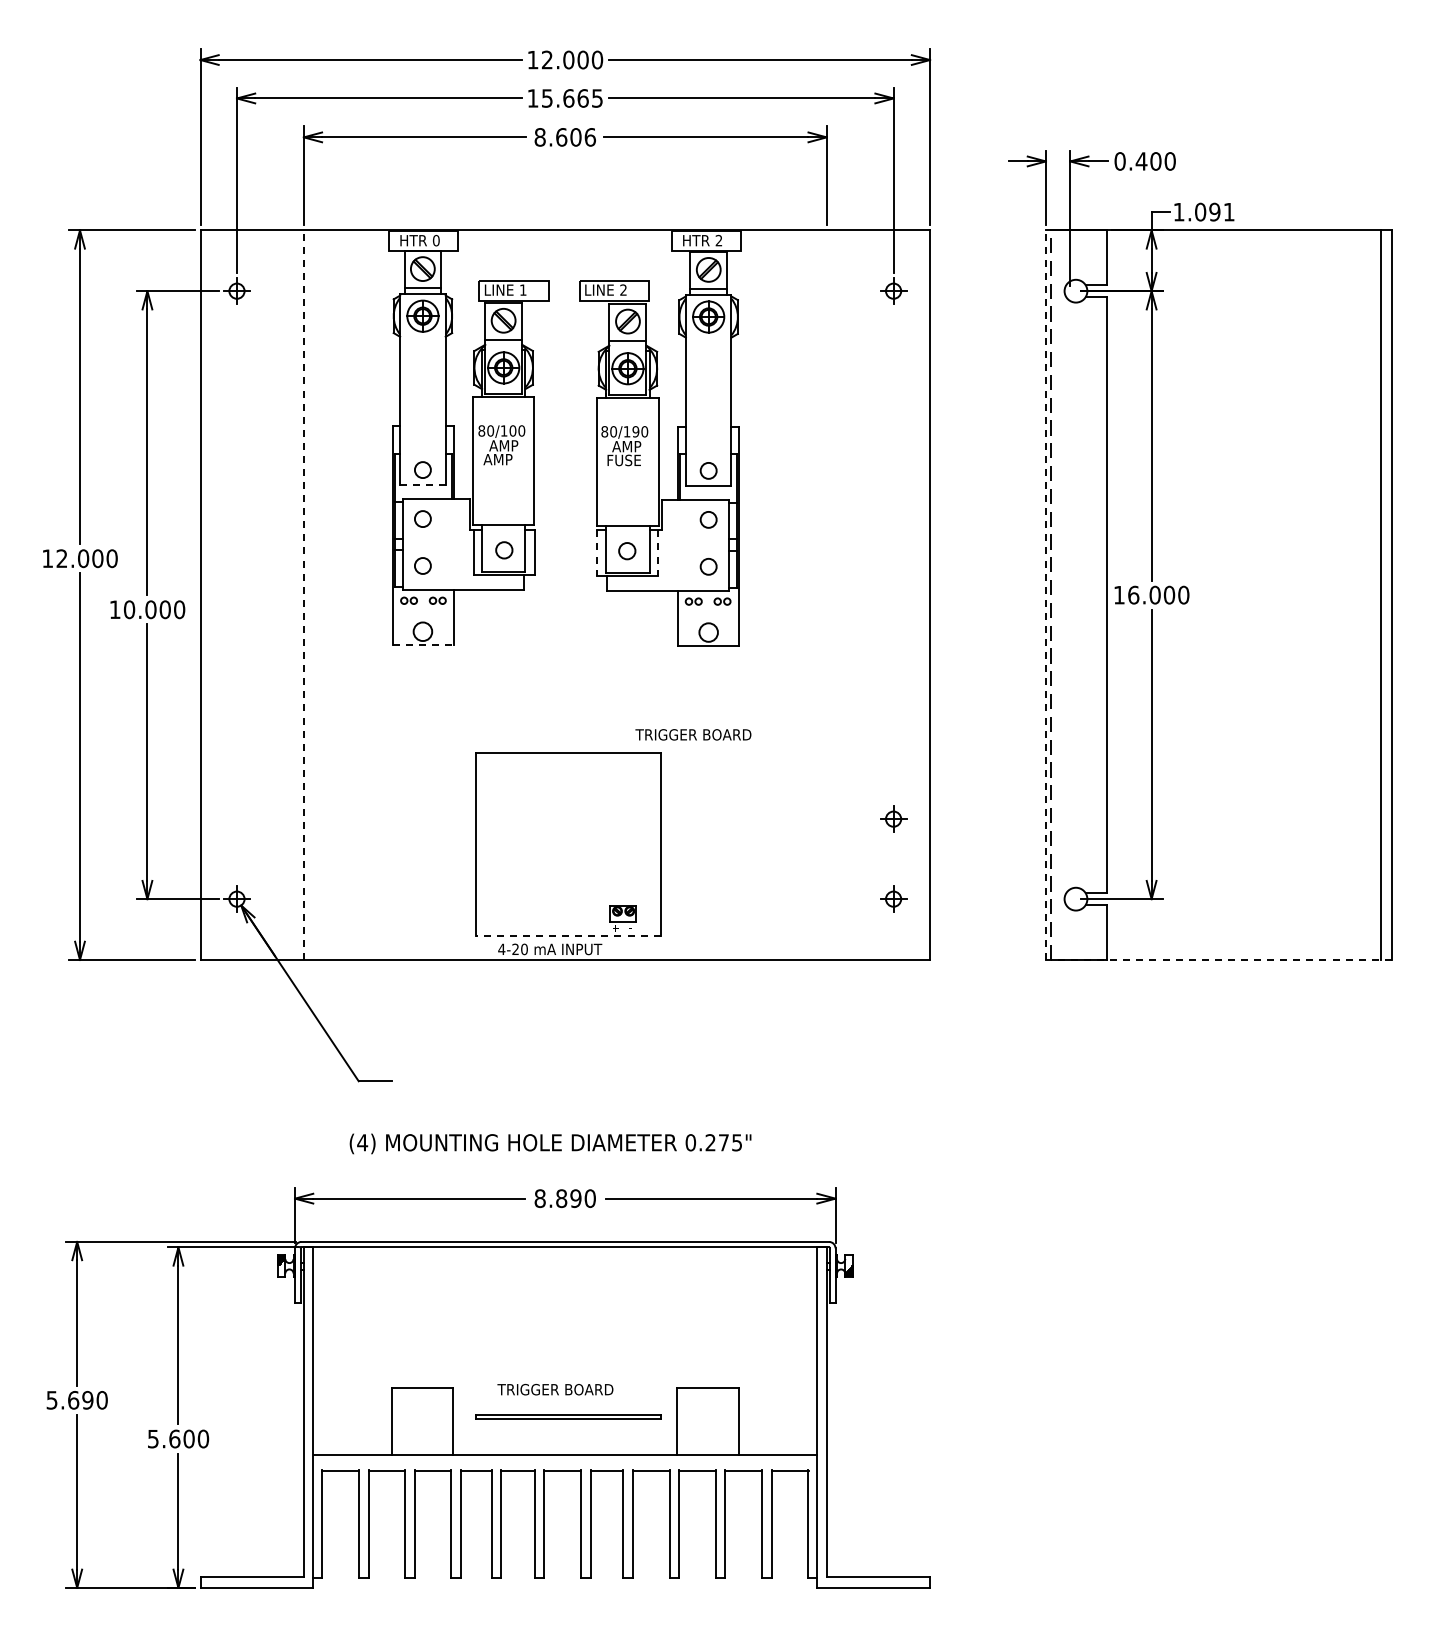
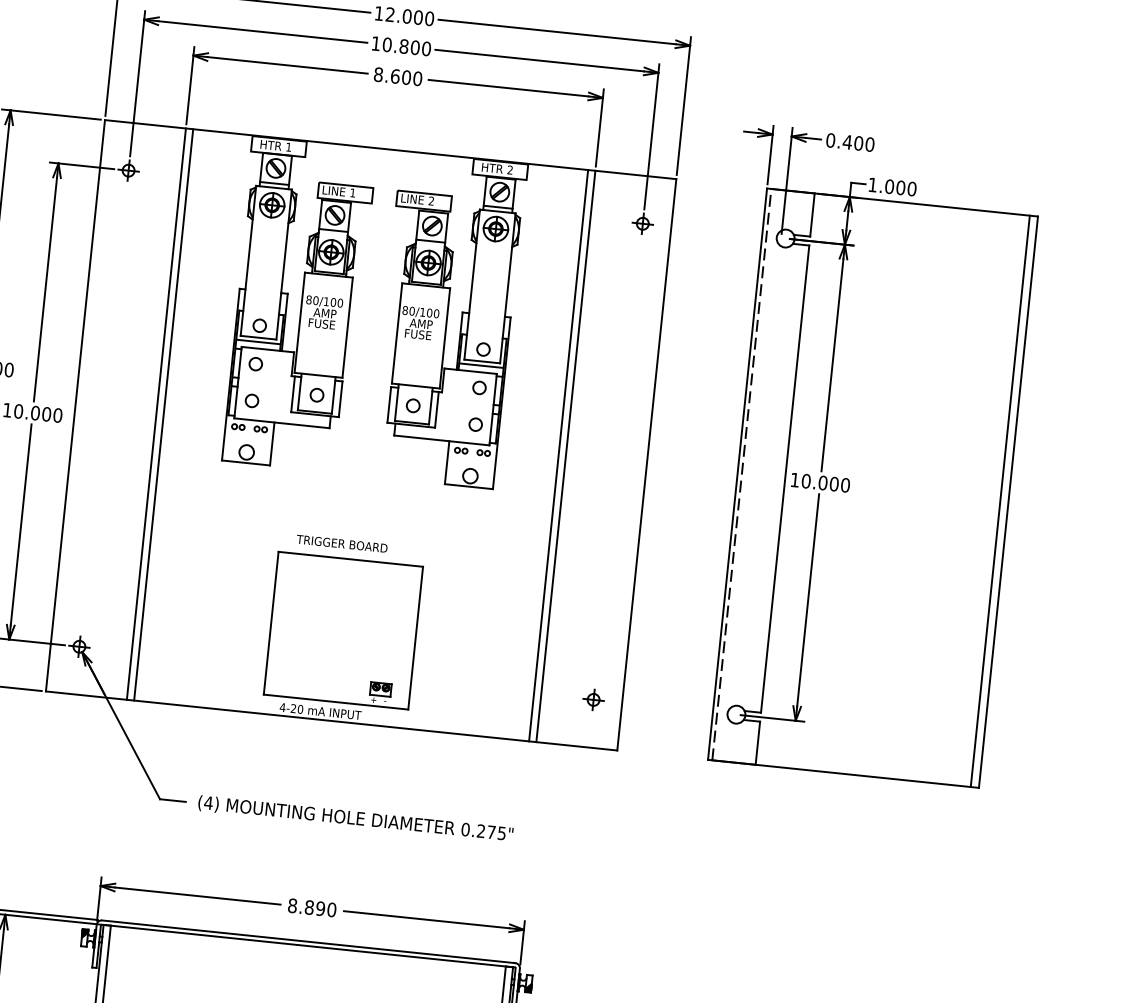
text: (572, 98) -> (406, 46), 15.665 -> 10.800
text: (589, 137) -> (417, 78), 8.606 -> 8.600
text: (1221, 211) -> (906, 187), 1.091 -> 1.000
text: (435, 240) -> (288, 147), 0 -> 1
text: (635, 431) -> (429, 312), 80/190 -> 80/100
text: (500, 459) -> (321, 323), AMP -> FUSE
line: (422, 485) -> (258, 337), dashed -> solid
line: (423, 490) -> (258, 341), added
line: (707, 491) -> (480, 365), added
line: (596, 553) -> (388, 405), dashed -> solid
line: (657, 553) -> (436, 410), dashed -> solid
line: (313, 594) -> (164, 414), added
line: (817, 594) -> (558, 455), added
line: (826, 594) -> (565, 455), added
text: (1133, 594) -> (806, 480), 16.000 -> 10.000
line: (303, 595) -> (156, 414), dashed -> solid
line: (1045, 595) -> (737, 474), dashed -> solid
line: (423, 645) -> (246, 463), dashed -> solid
text: (693, 734) -> (342, 543), moved
part: (893, 818) -> (600, 636), removed
line: (567, 935) -> (335, 701), dashed -> solid
line: (1221, 959) -> (845, 773), dashed -> solid
text: (550, 1143) -> (355, 818), moved

